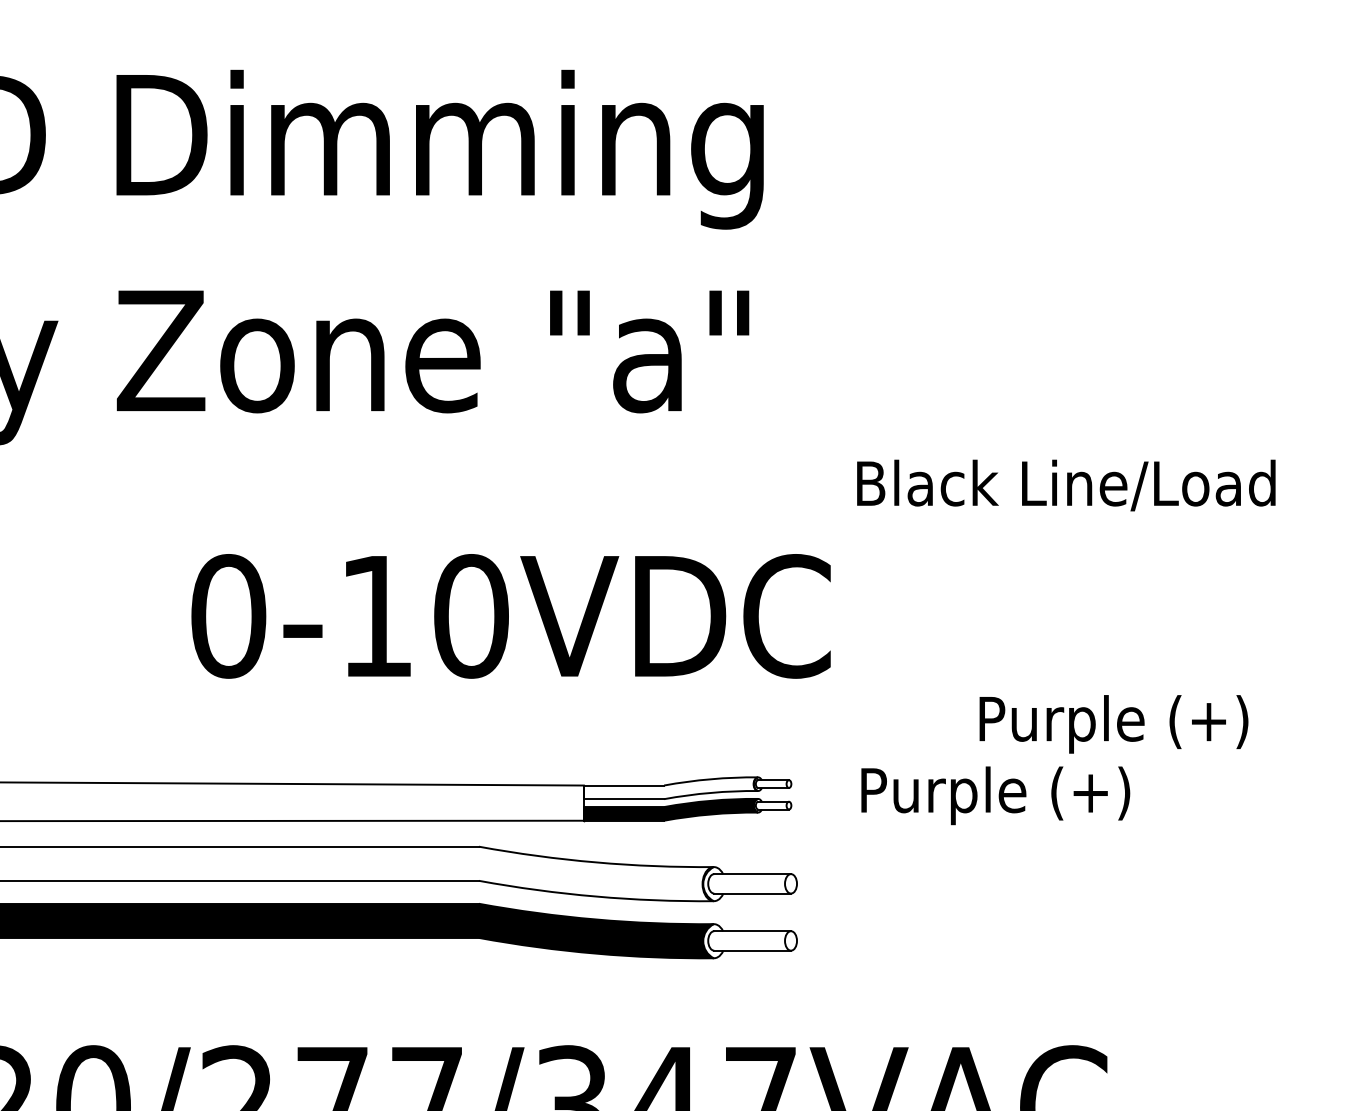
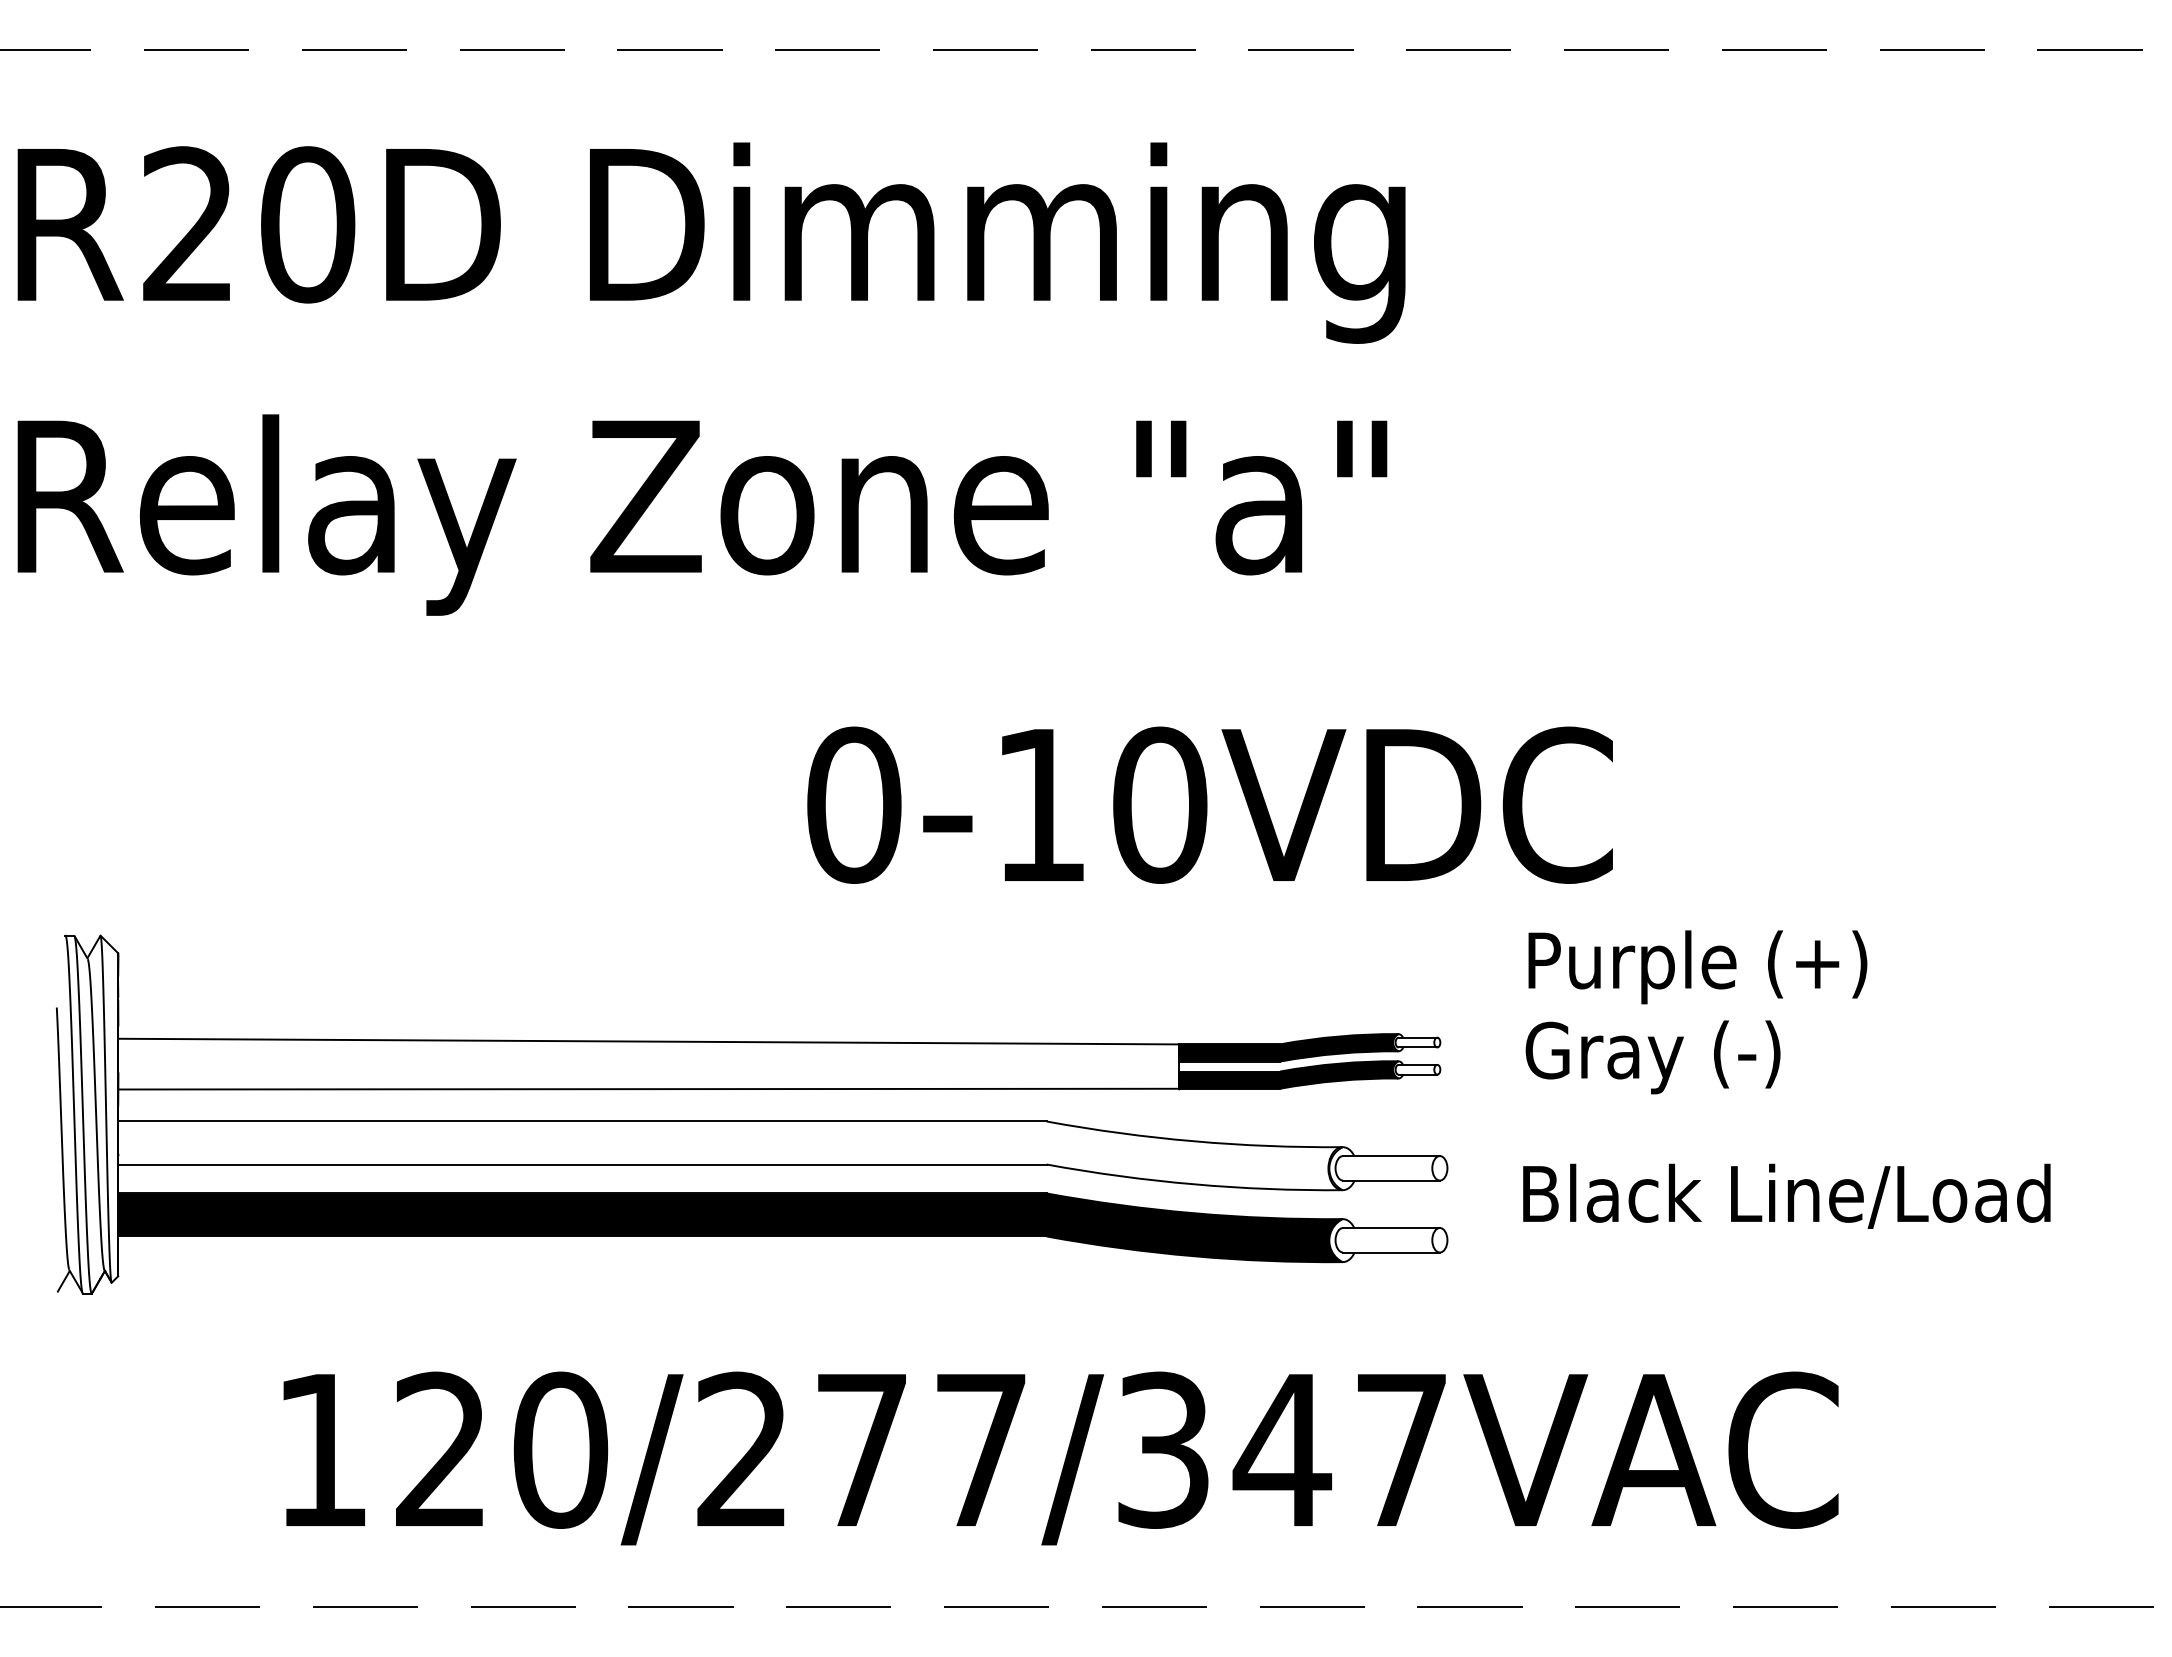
text: (1066, 484) -> (1786, 1195), moved
text: (510, 615) -> (1209, 804), moved
text: (1113, 724) -> (1697, 967), moved
fill: (670, 787) -> (1288, 1047), added
text: (994, 795) -> (1696, 1057), Purple (+) -> Gray (-)

